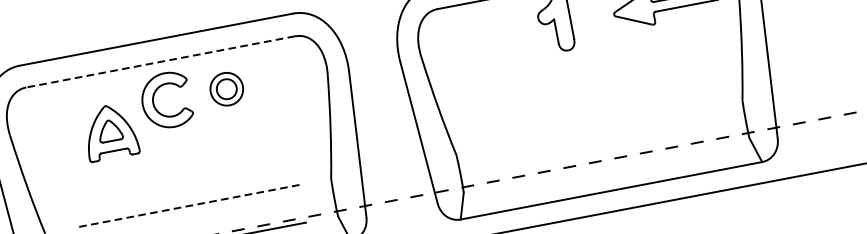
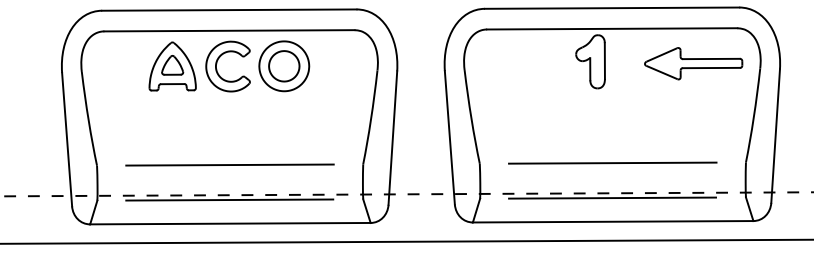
line: (159, 61) -> (228, 30), dashed -> solid
part: (226, 89) -> (284, 66), size x1.67
line: (598, 127) -> (612, 162), added
part: (110, 132) -> (172, 66), moved
line: (605, 164) -> (612, 197), added
line: (188, 206) -> (230, 165), dashed -> solid

